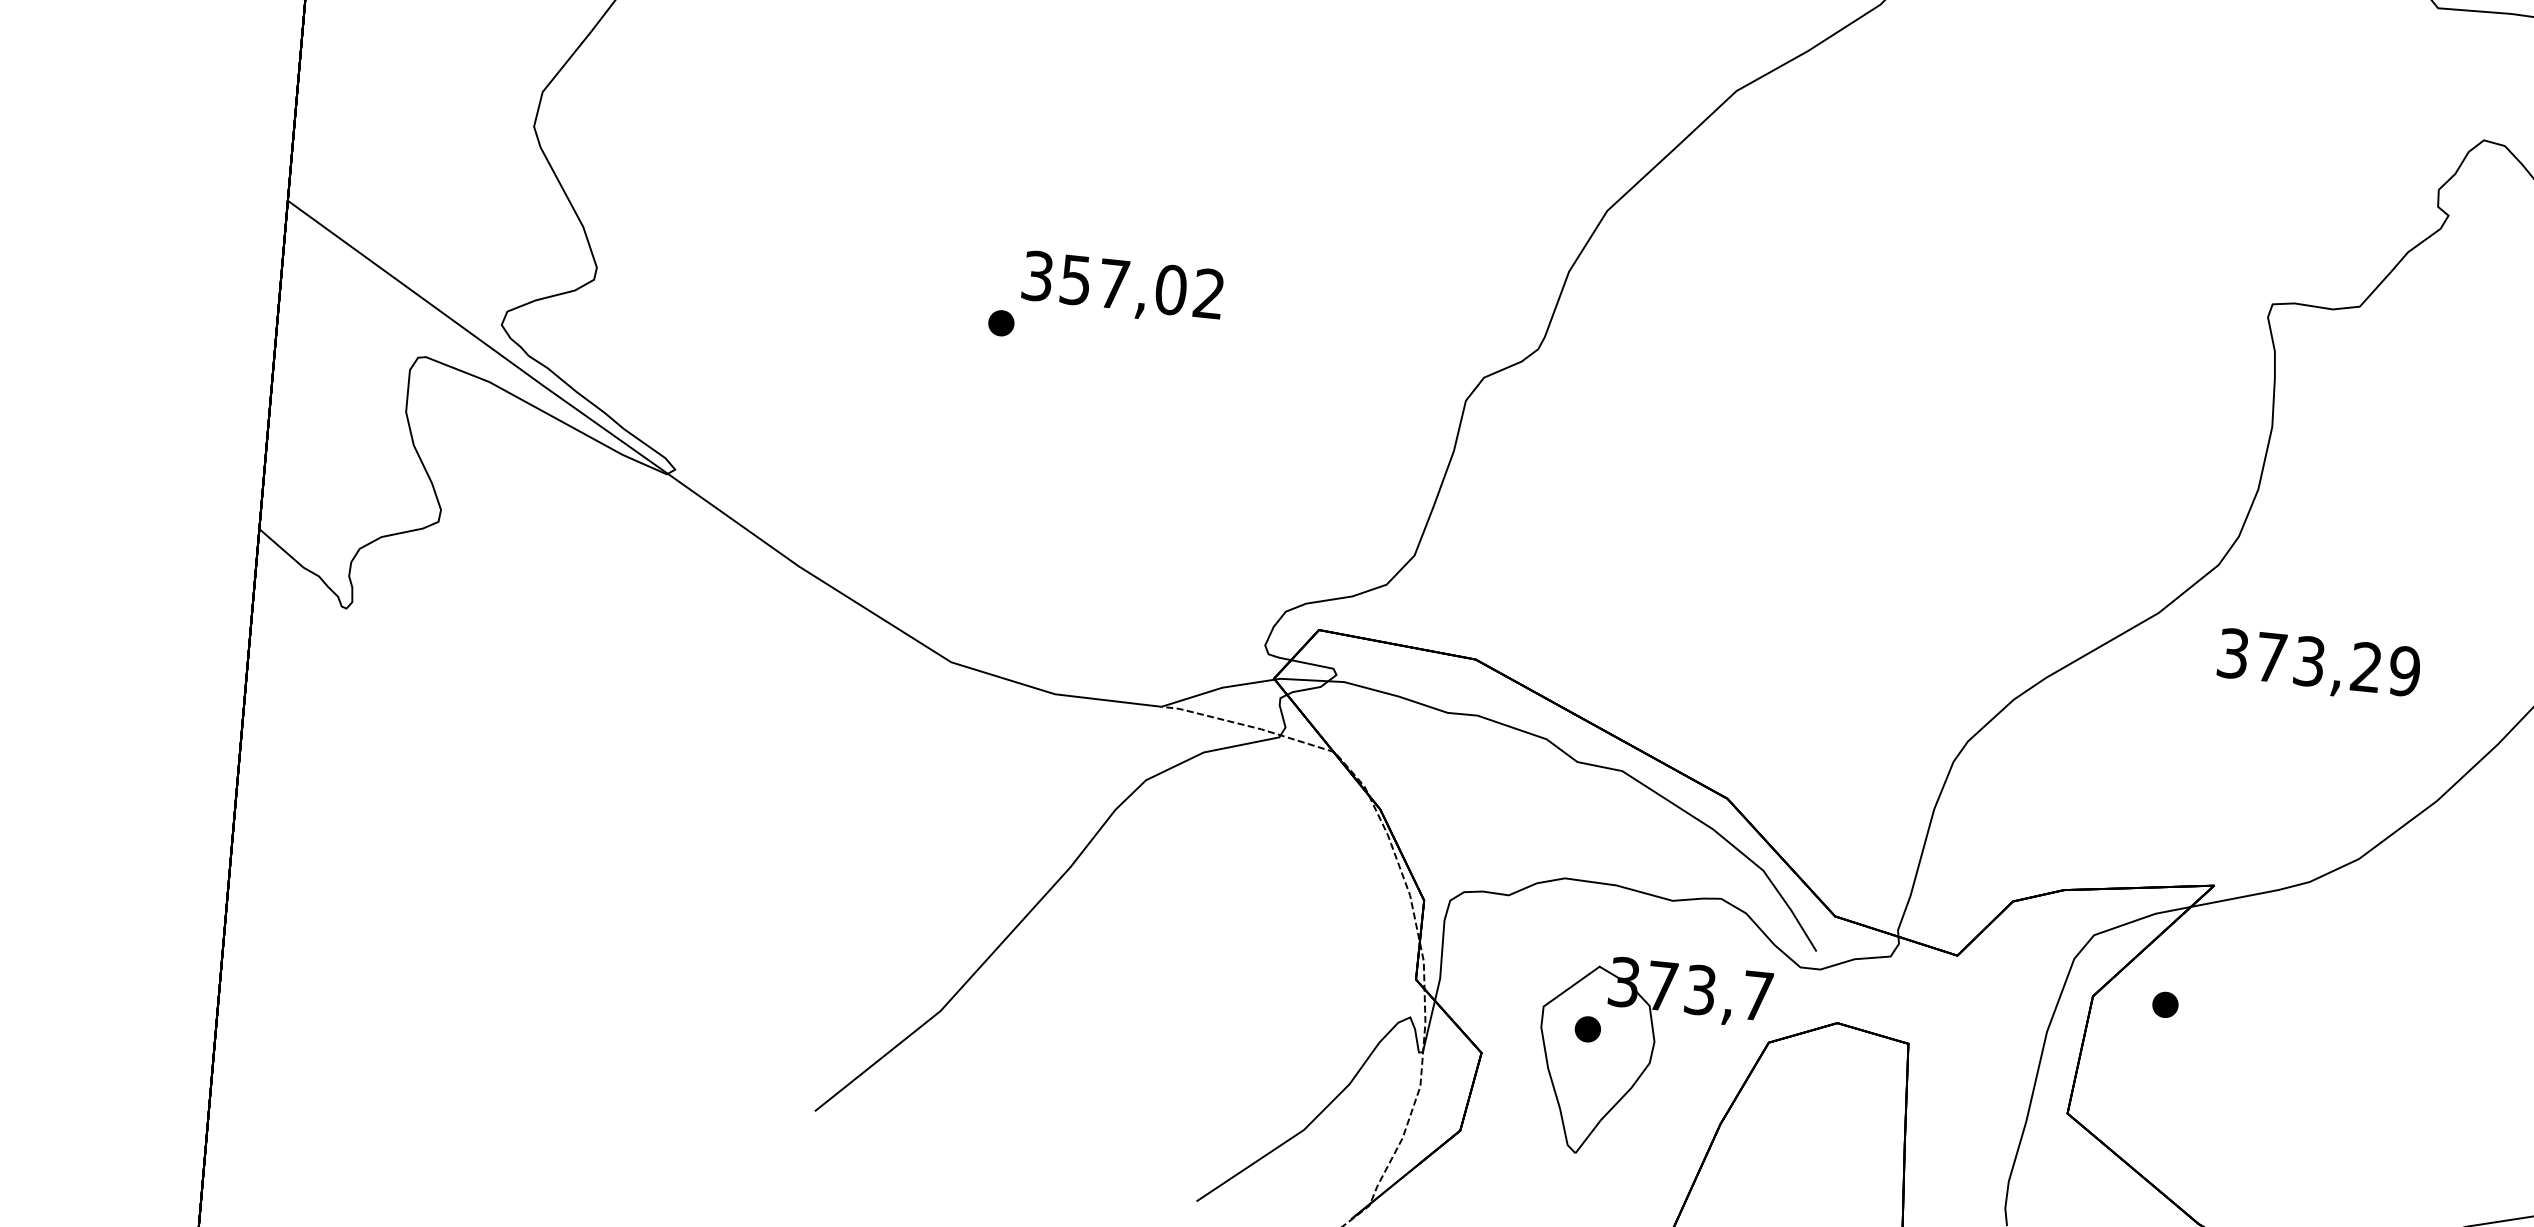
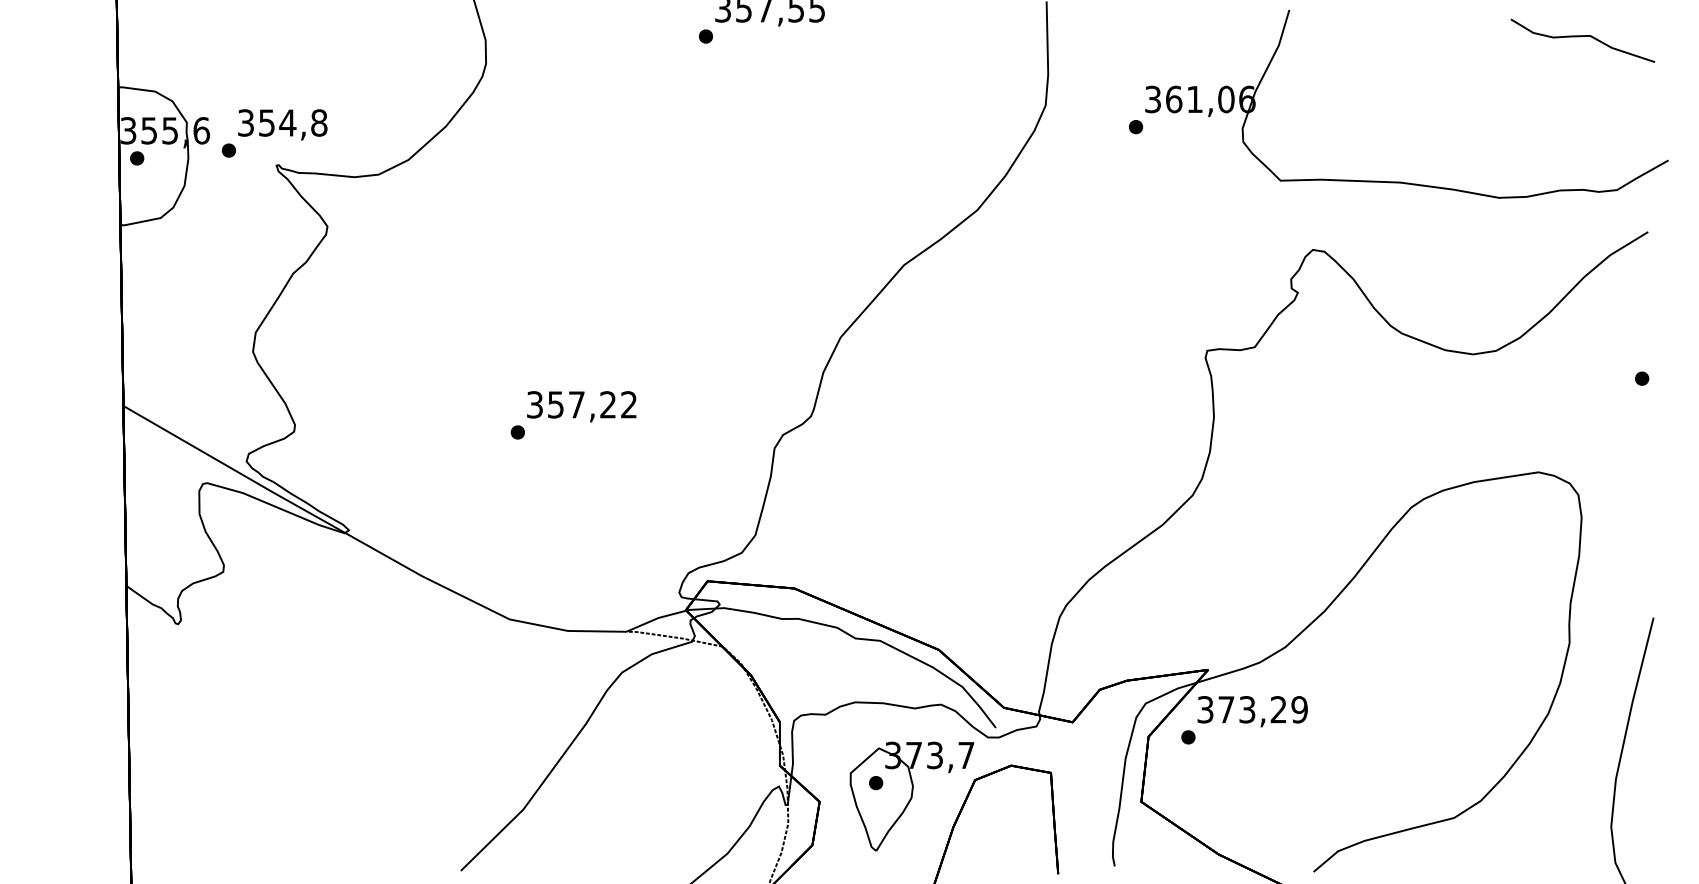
text: (1171, 289) -> (608, 404), 357,02 -> 357,22
text: (2318, 665) -> (1252, 711), moved

